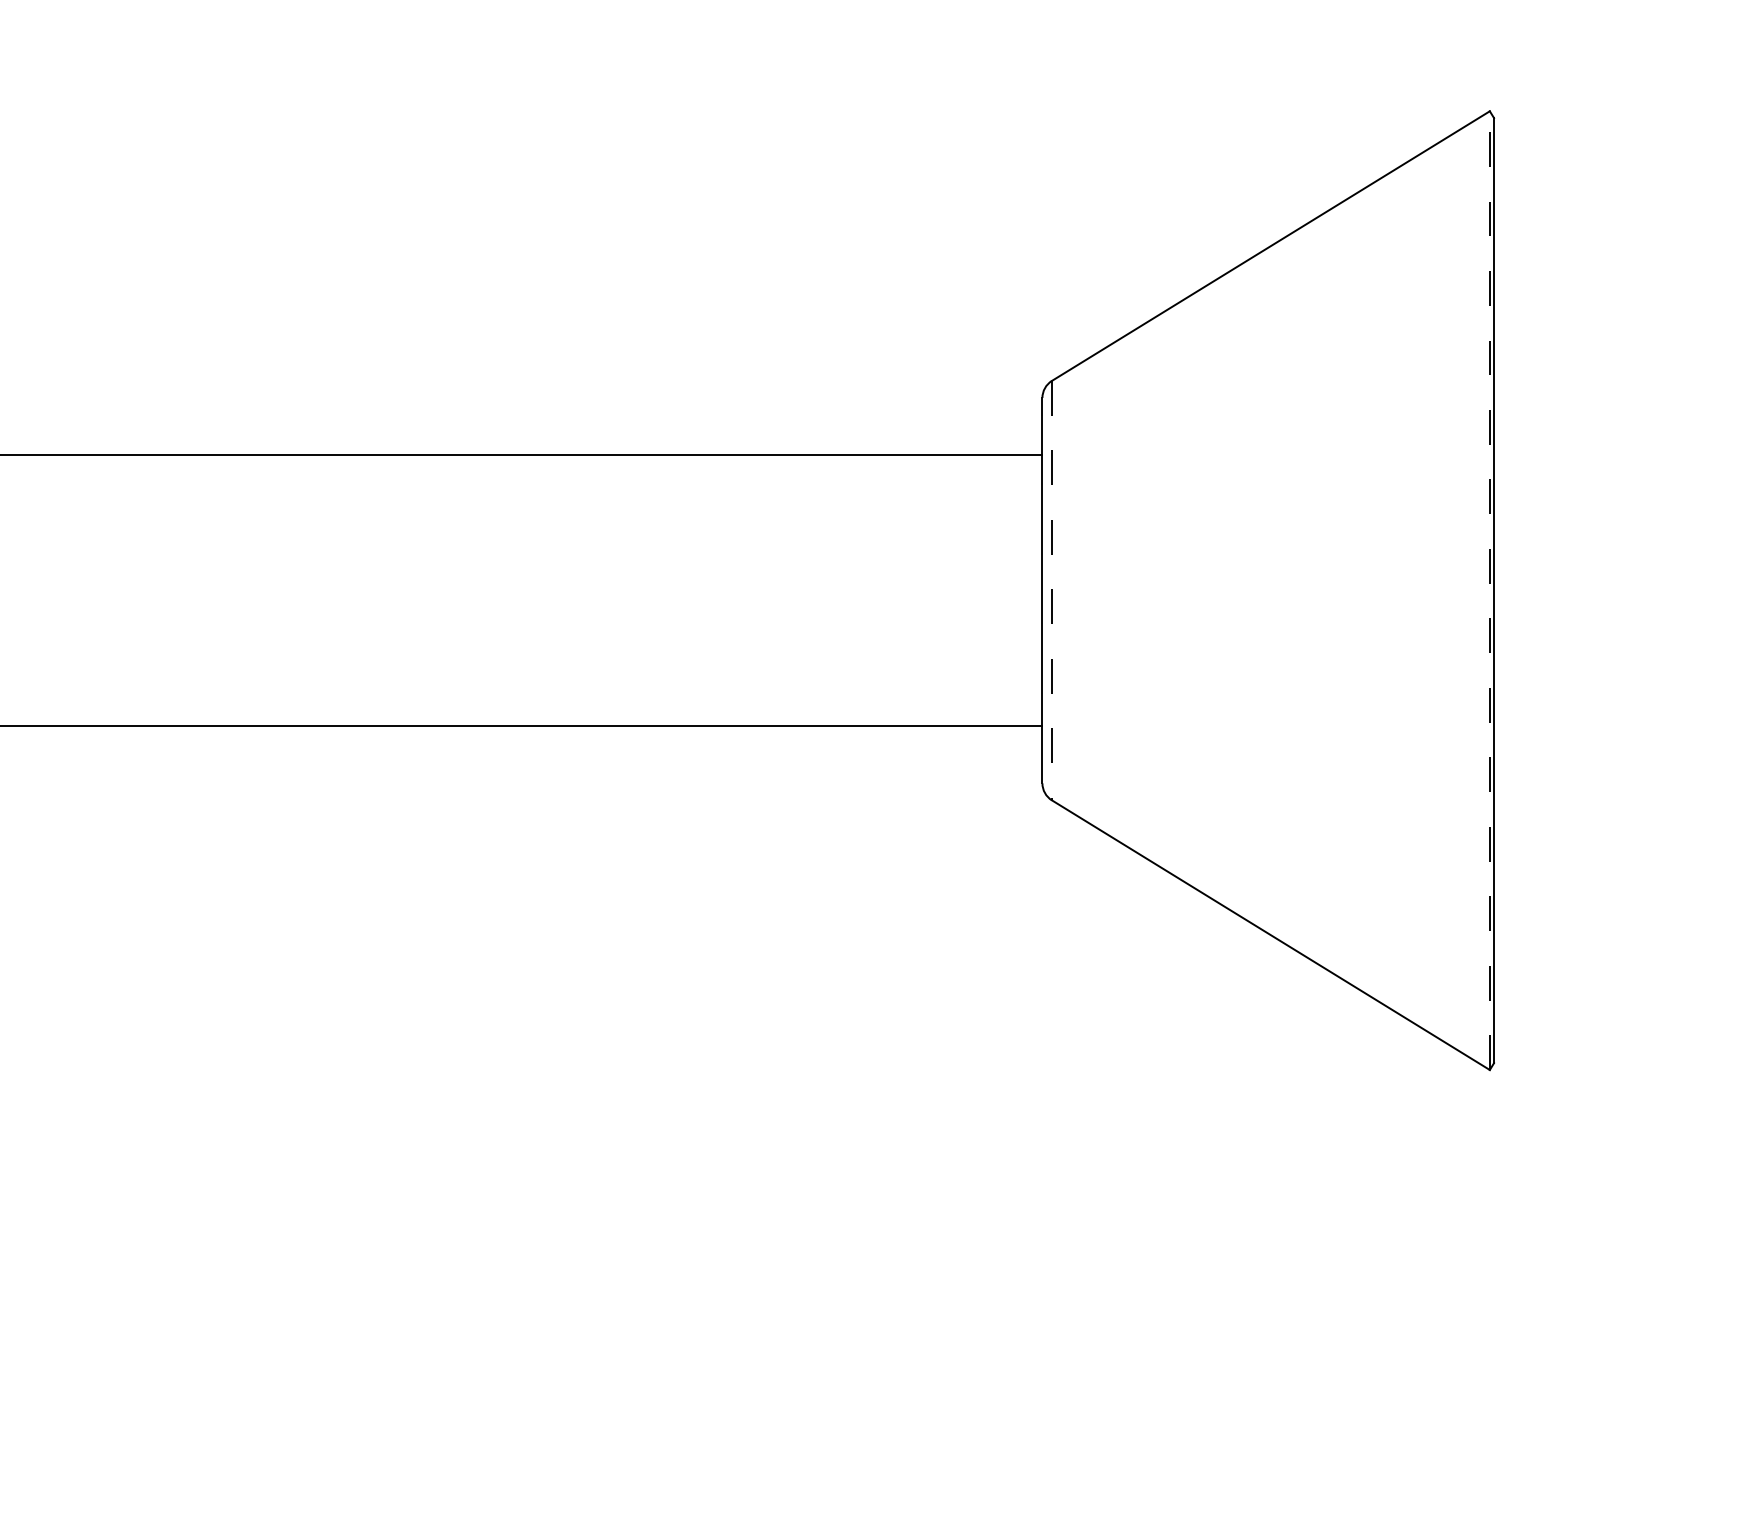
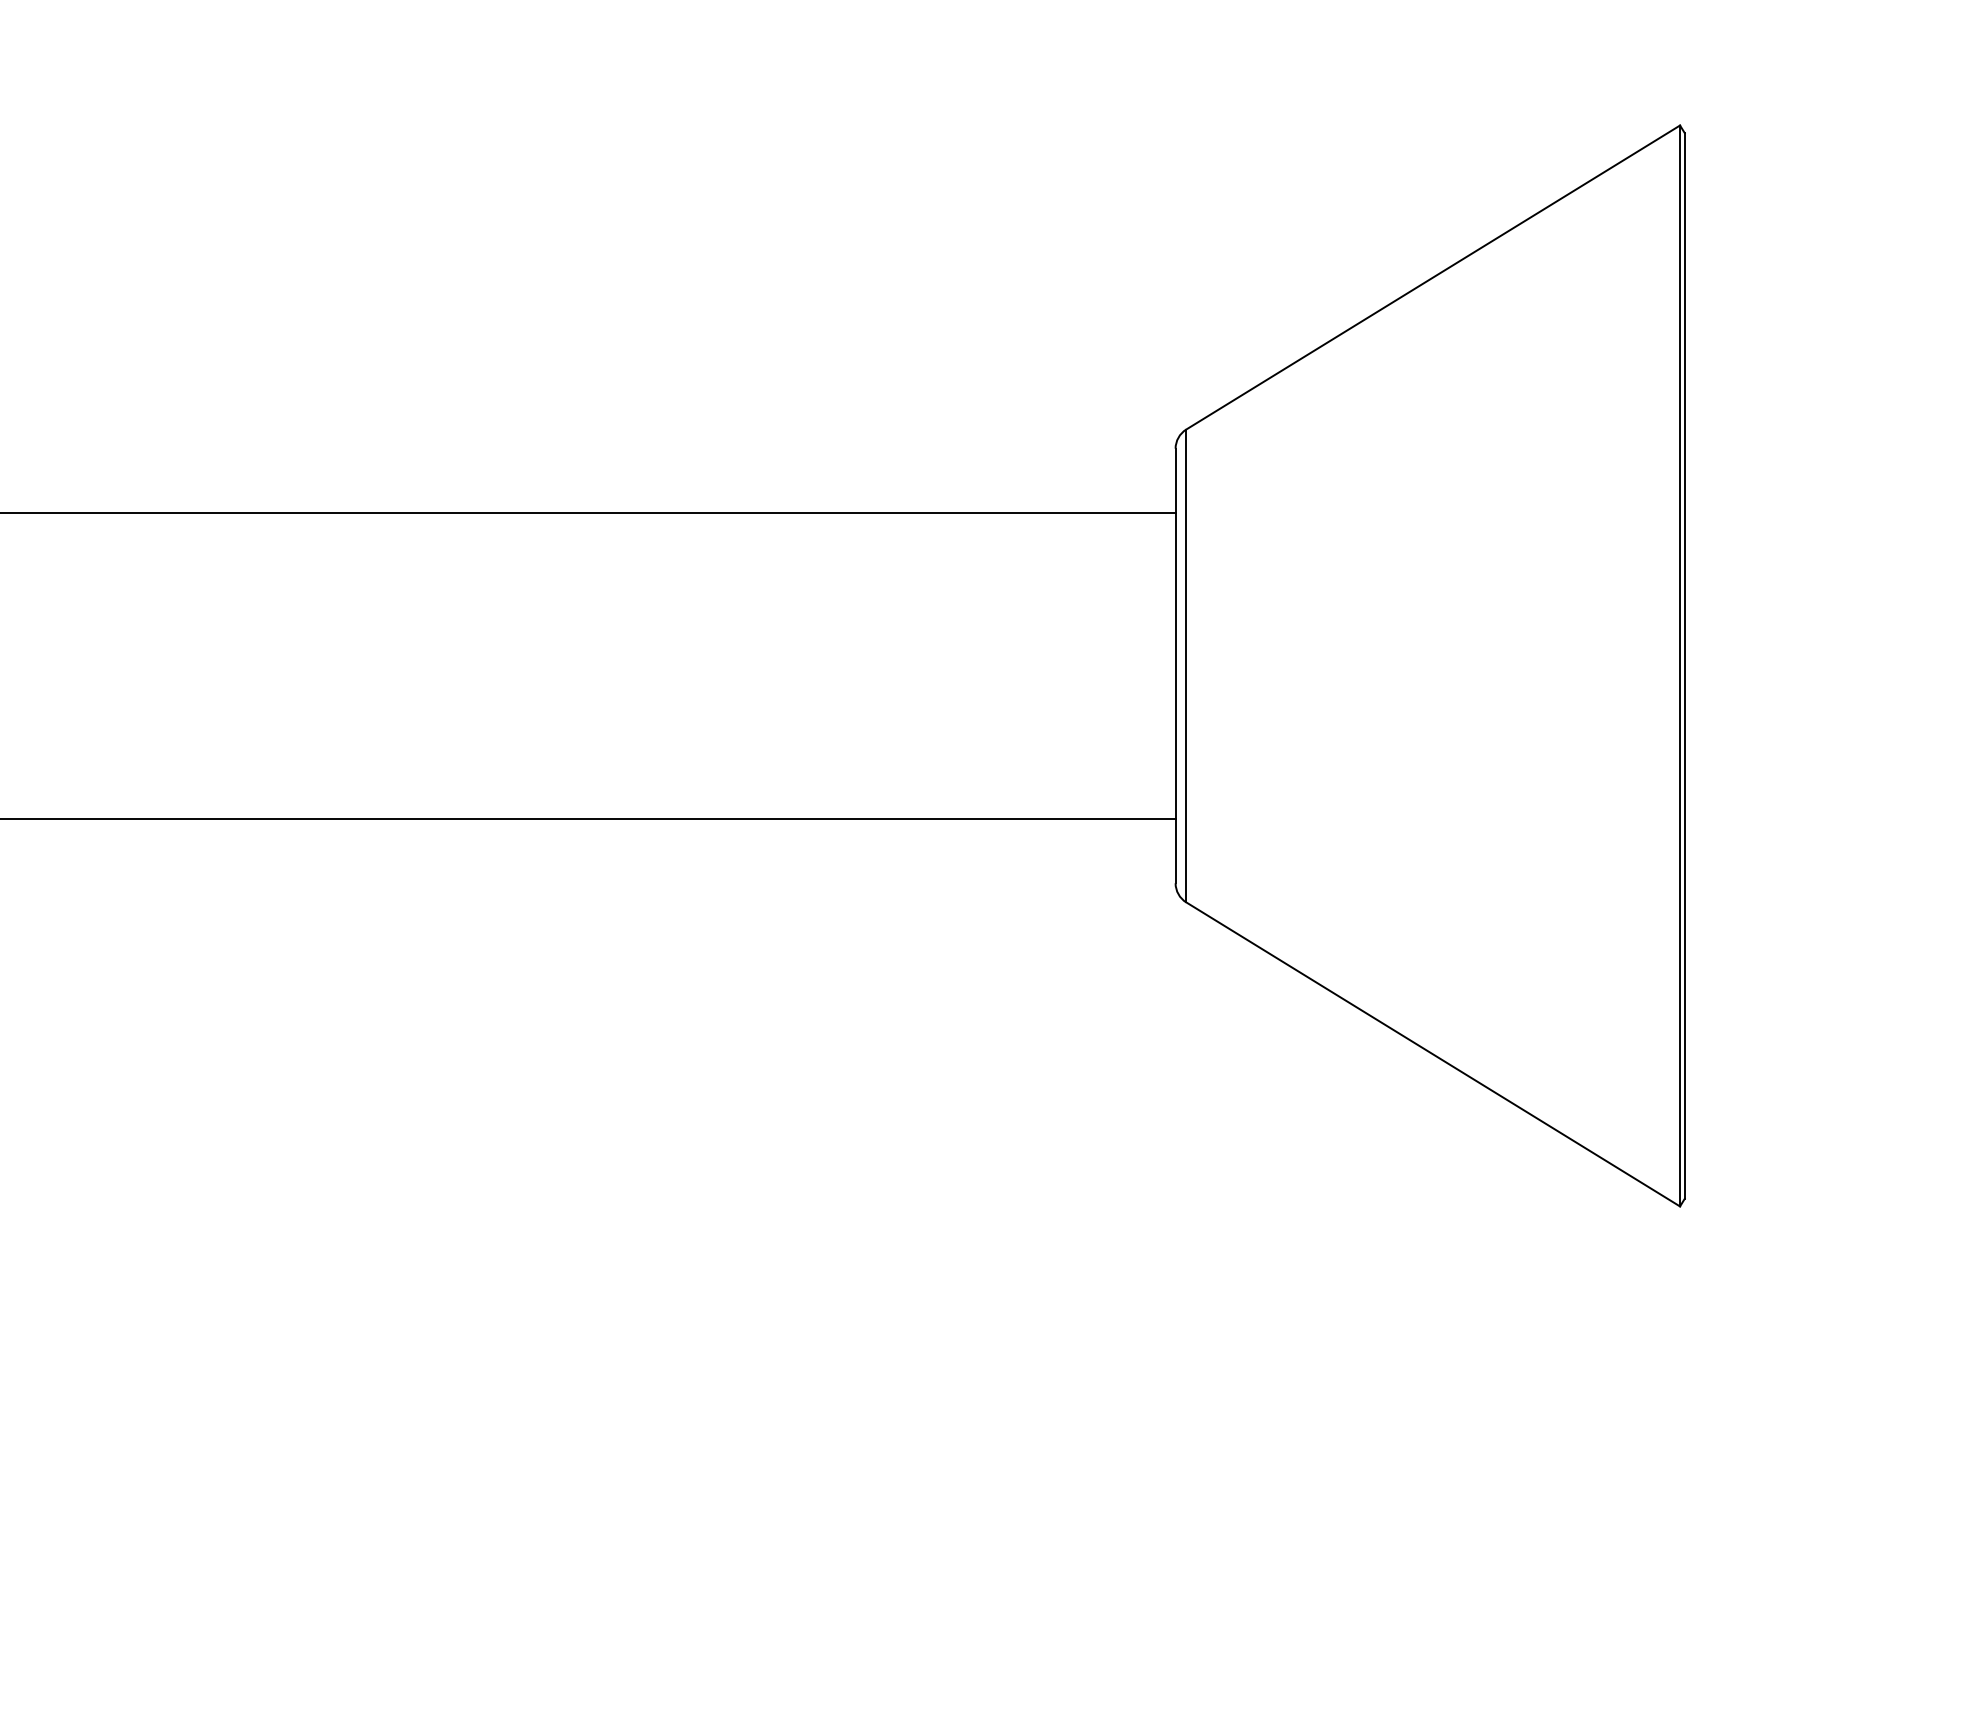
line: (1051, 590) -> (1185, 665), dashed -> solid
line: (1489, 590) -> (1679, 665), dashed -> solid

